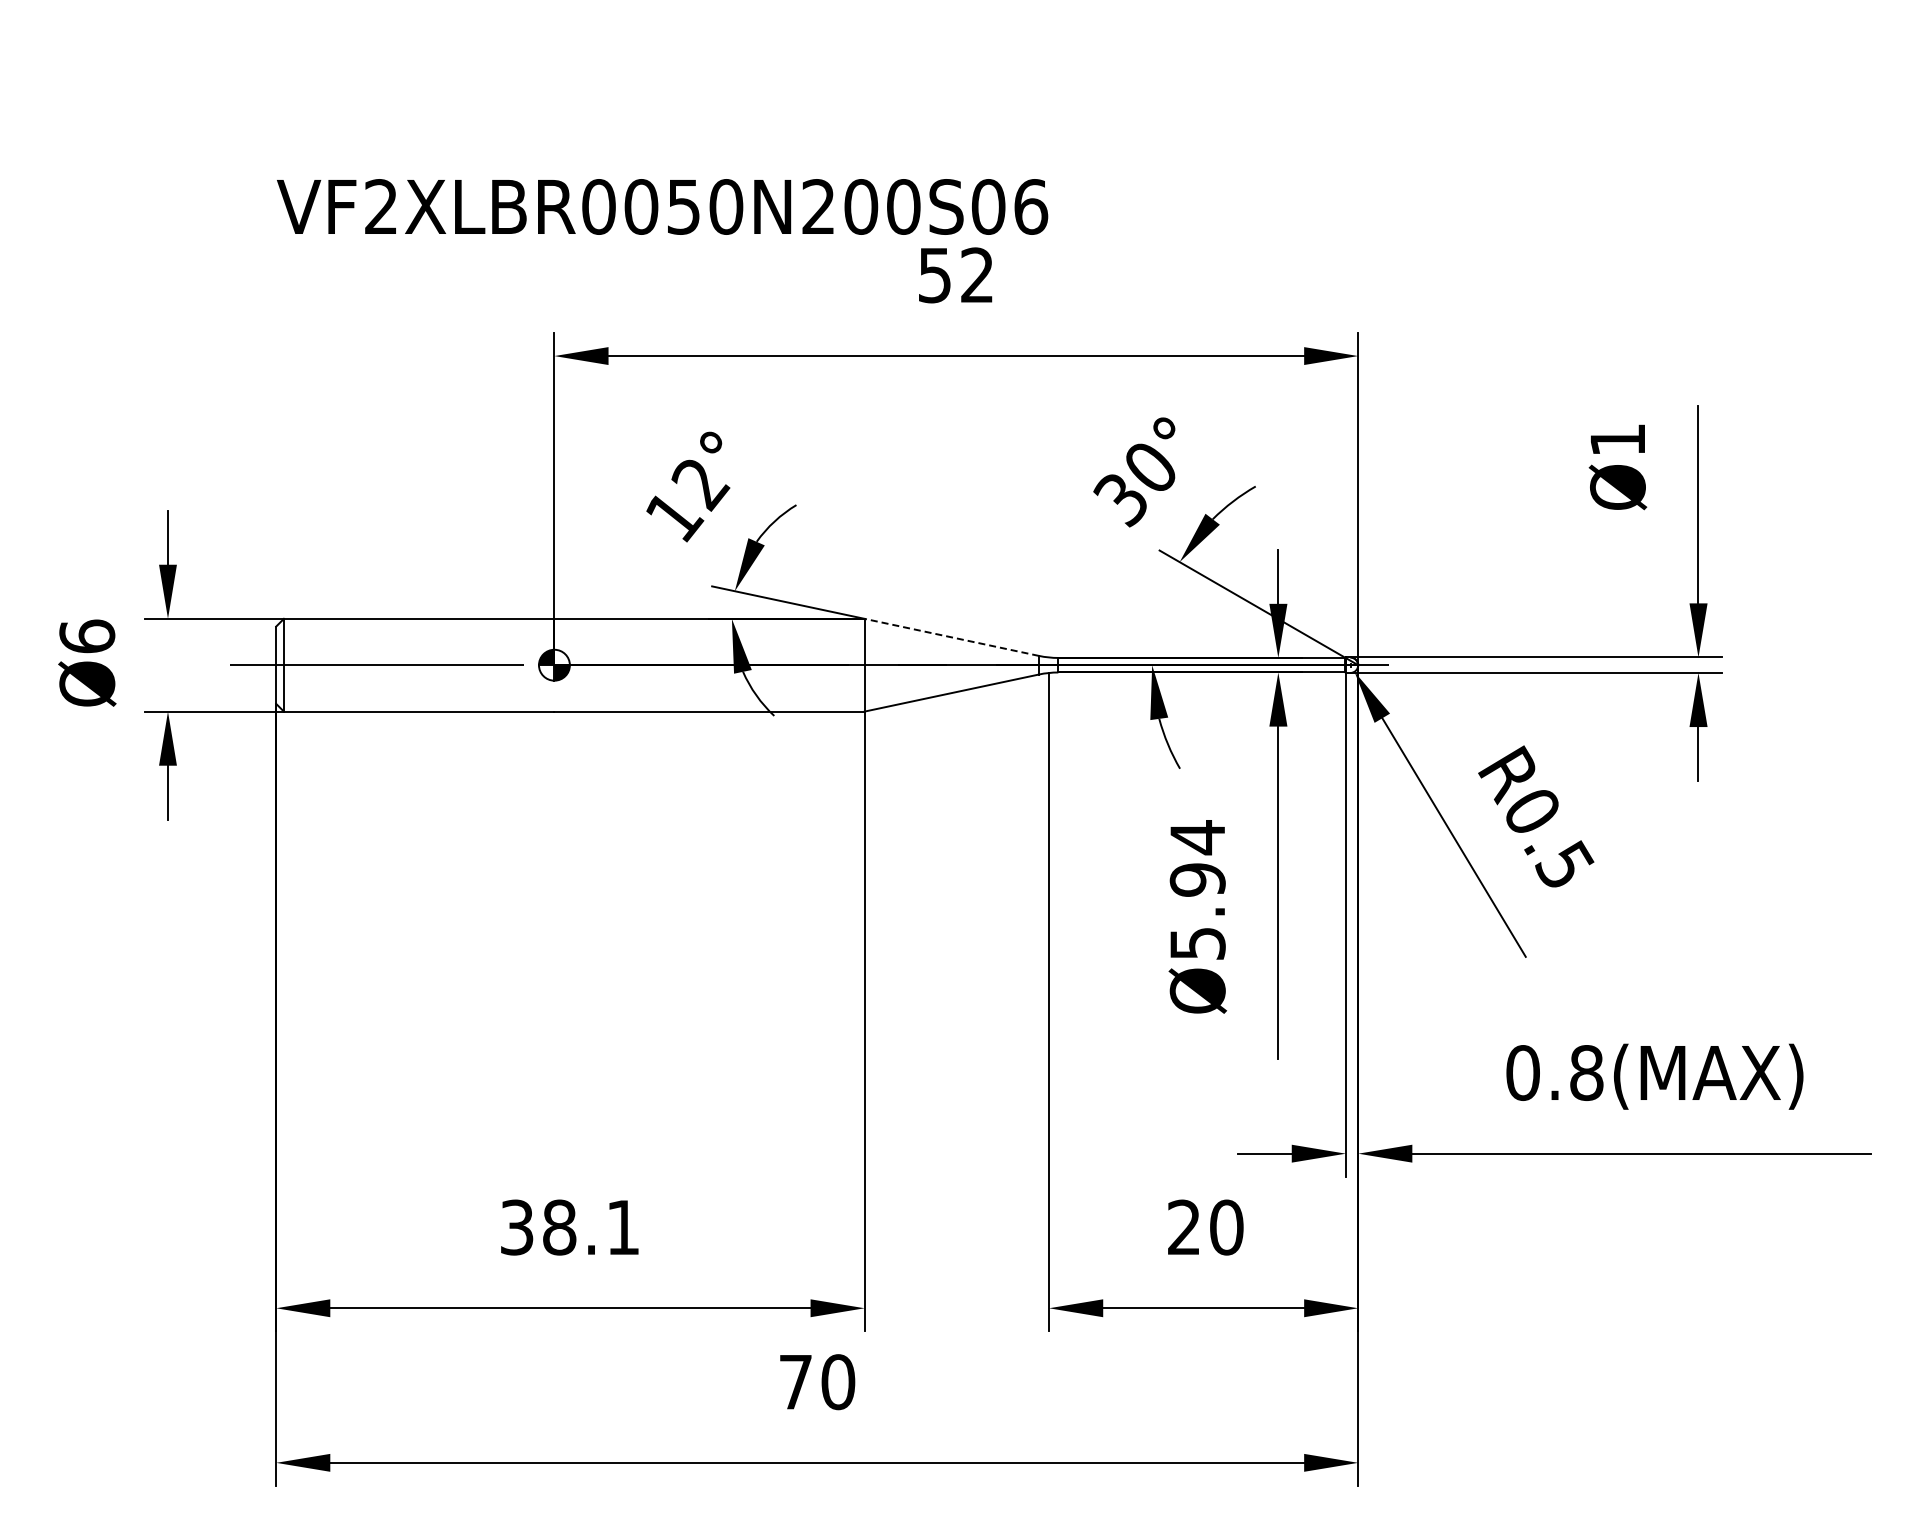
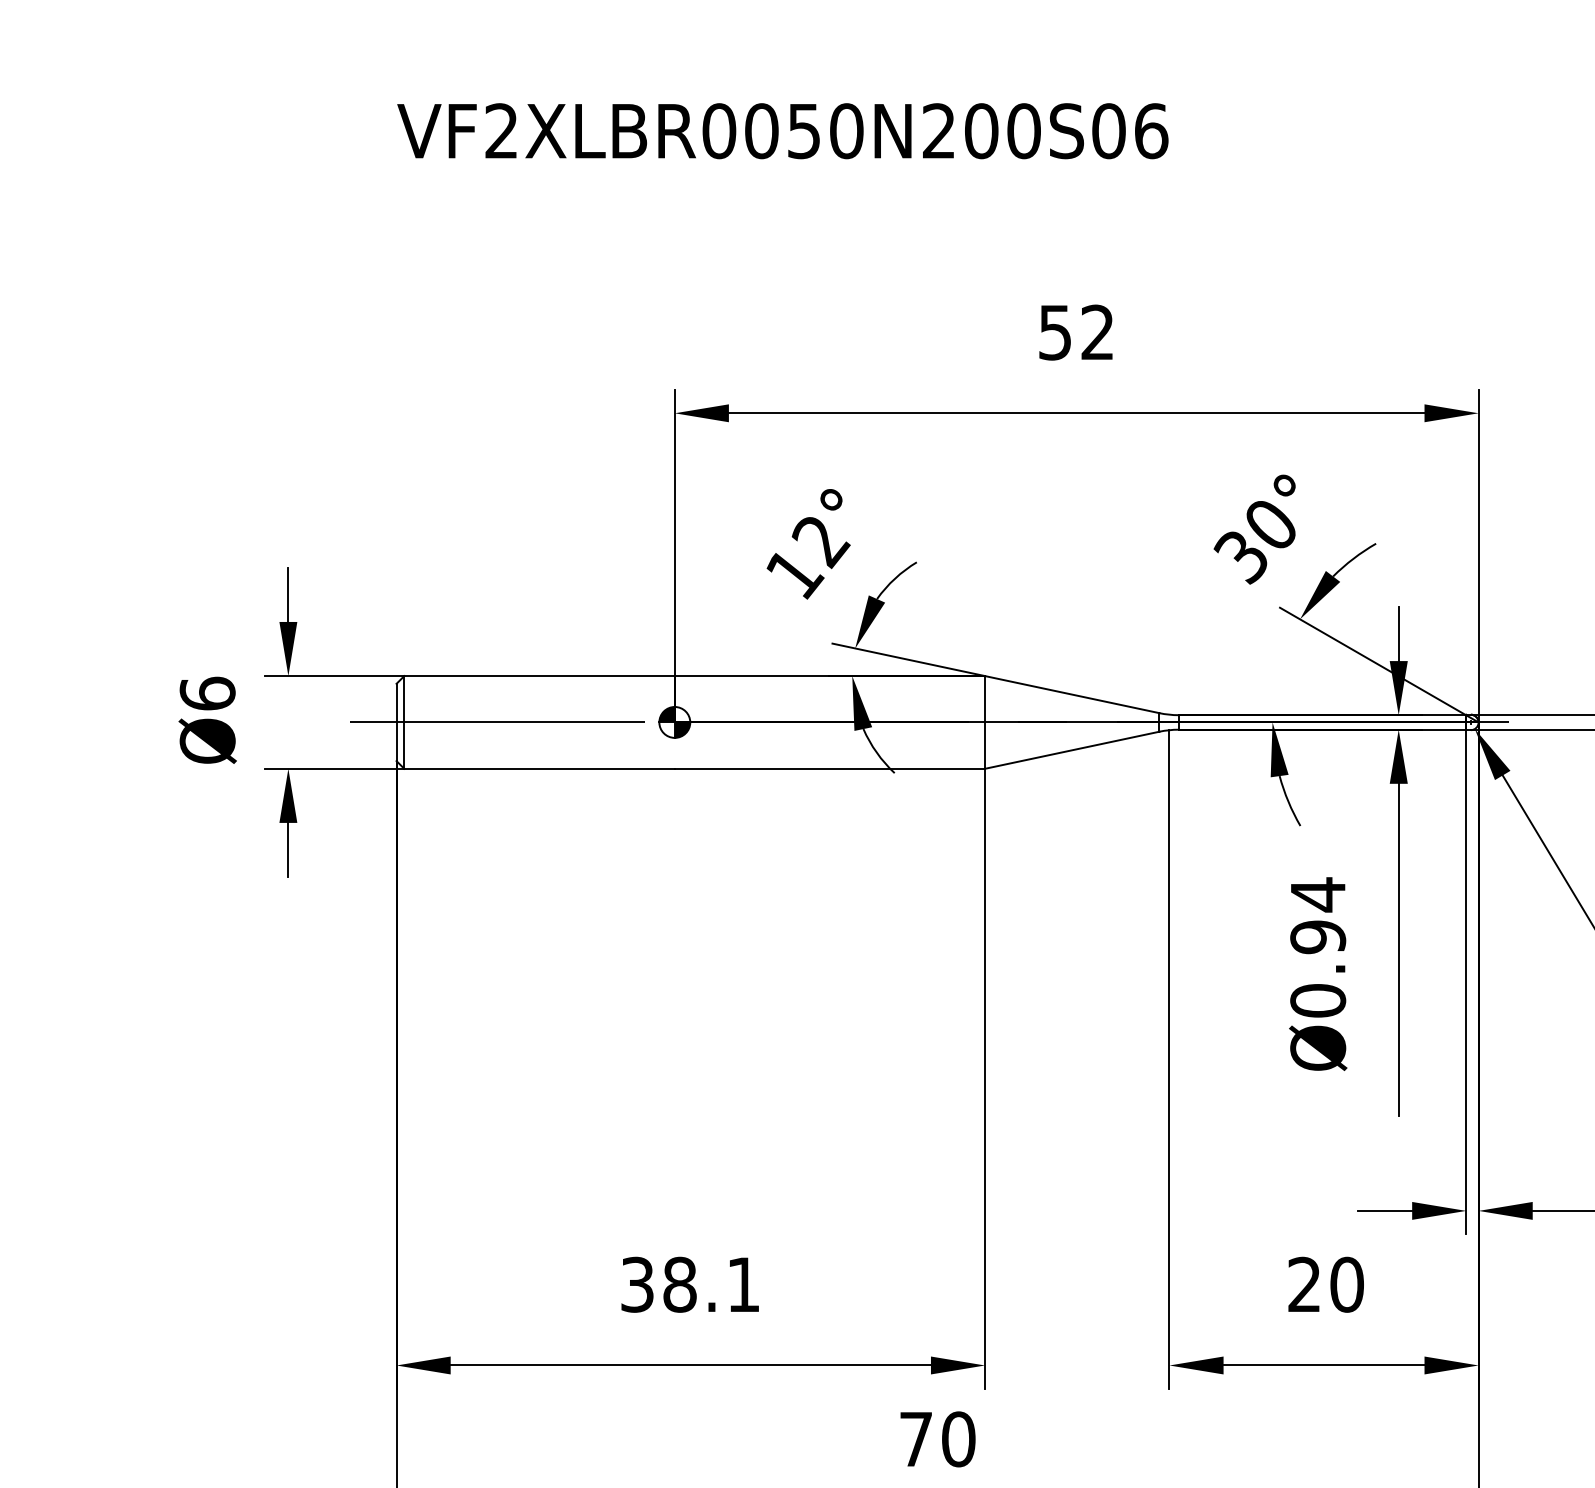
text: (662, 206) -> (782, 130), moved
line: (951, 637) -> (1071, 694), dashed -> solid
text: (1197, 943) -> (1317, 1000), Ø5.94 -> Ø0.94

